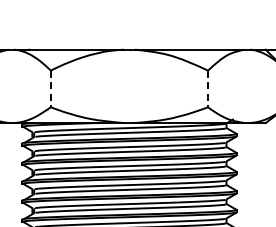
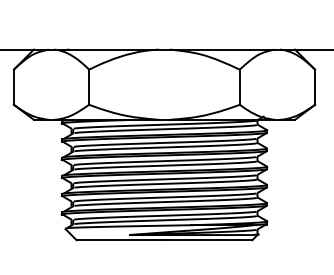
line: (51, 89) -> (89, 87), dashed -> solid
line: (207, 89) -> (239, 87), dashed -> solid

